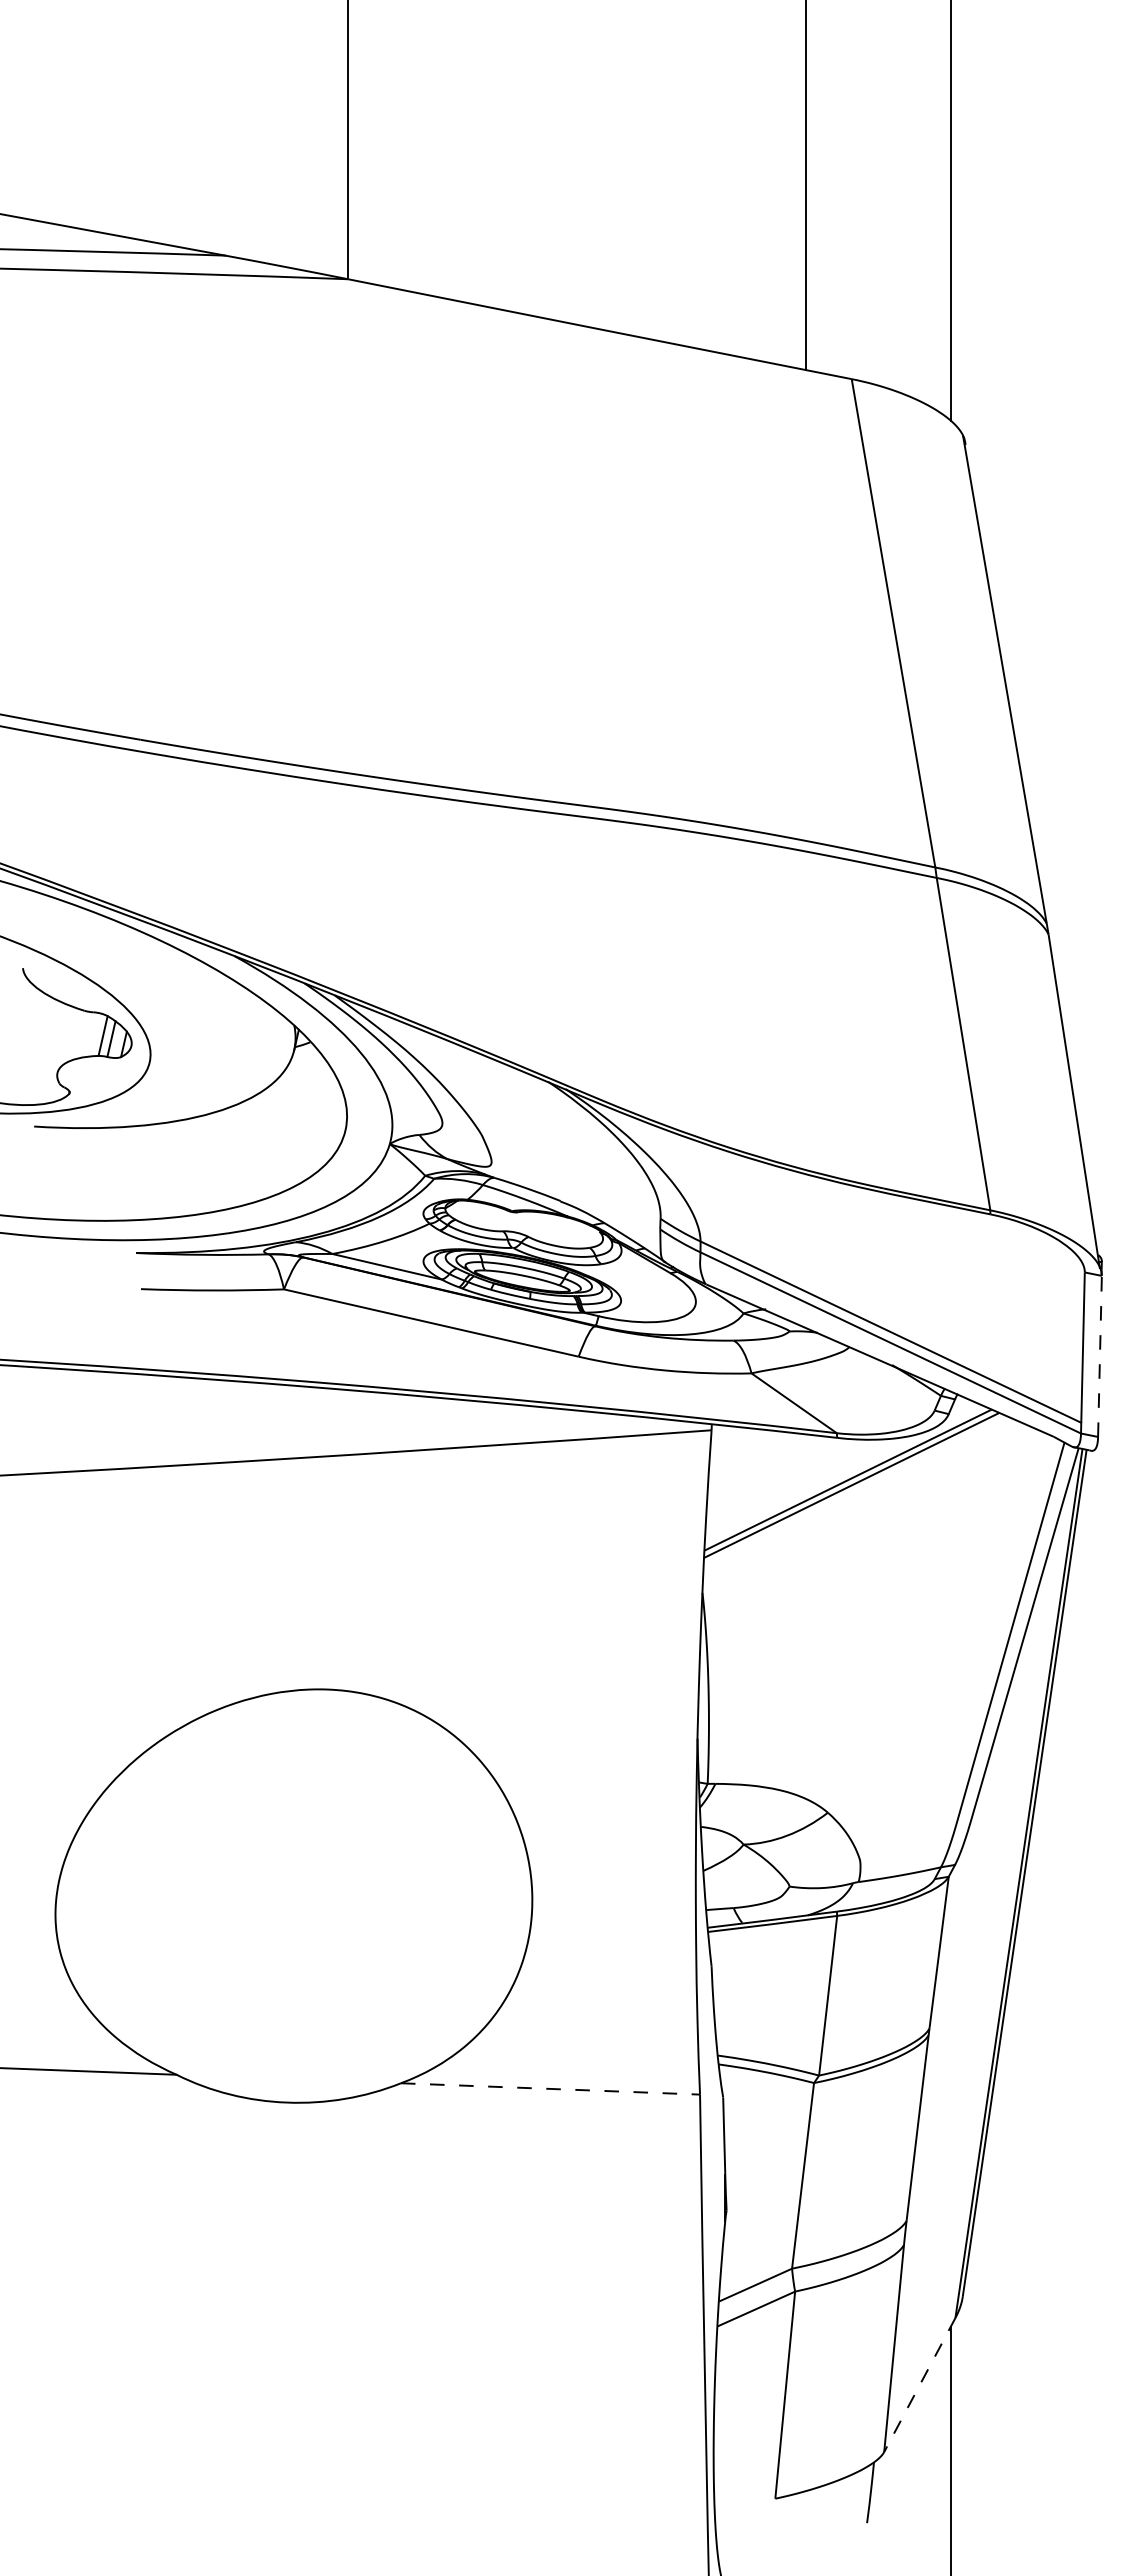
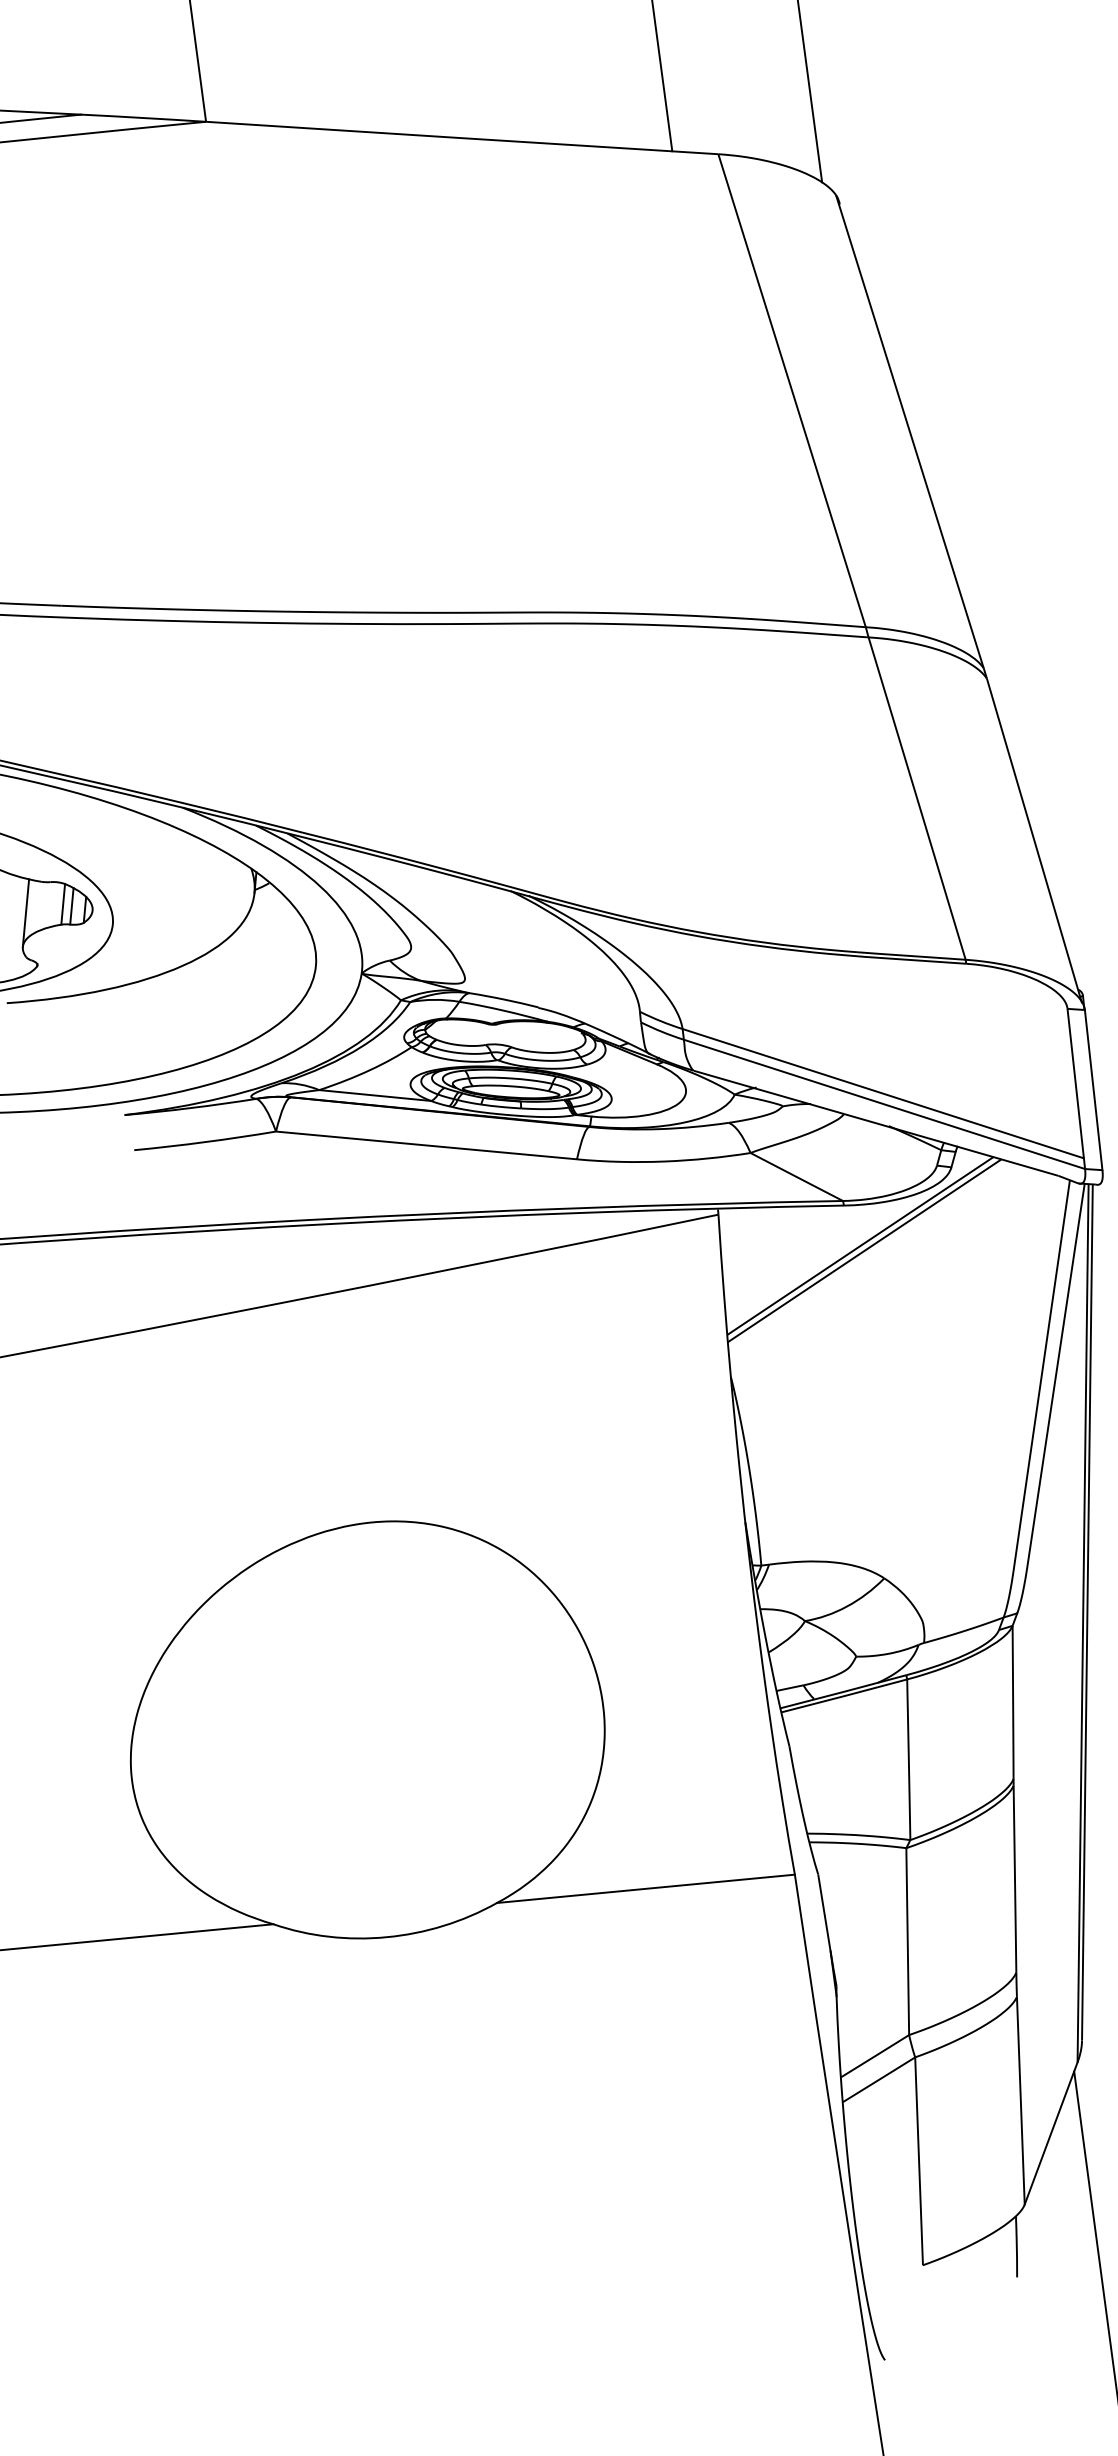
line: (64, 1039) -> (25, 912), added
line: (1099, 1356) -> (1093, 1090), dashed -> solid
line: (550, 2088) -> (645, 1888), dashed -> solid
line: (919, 2385) -> (1050, 2134), dashed -> solid

